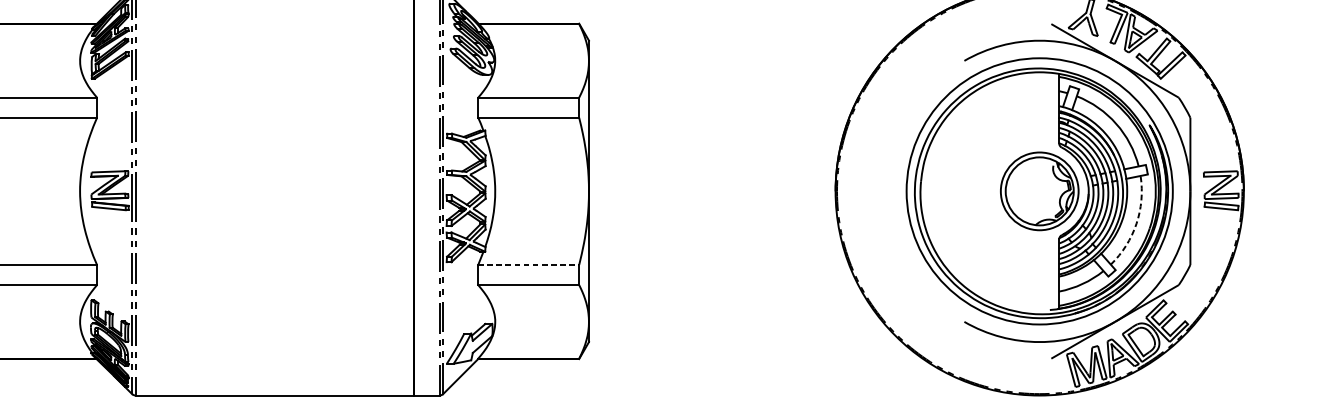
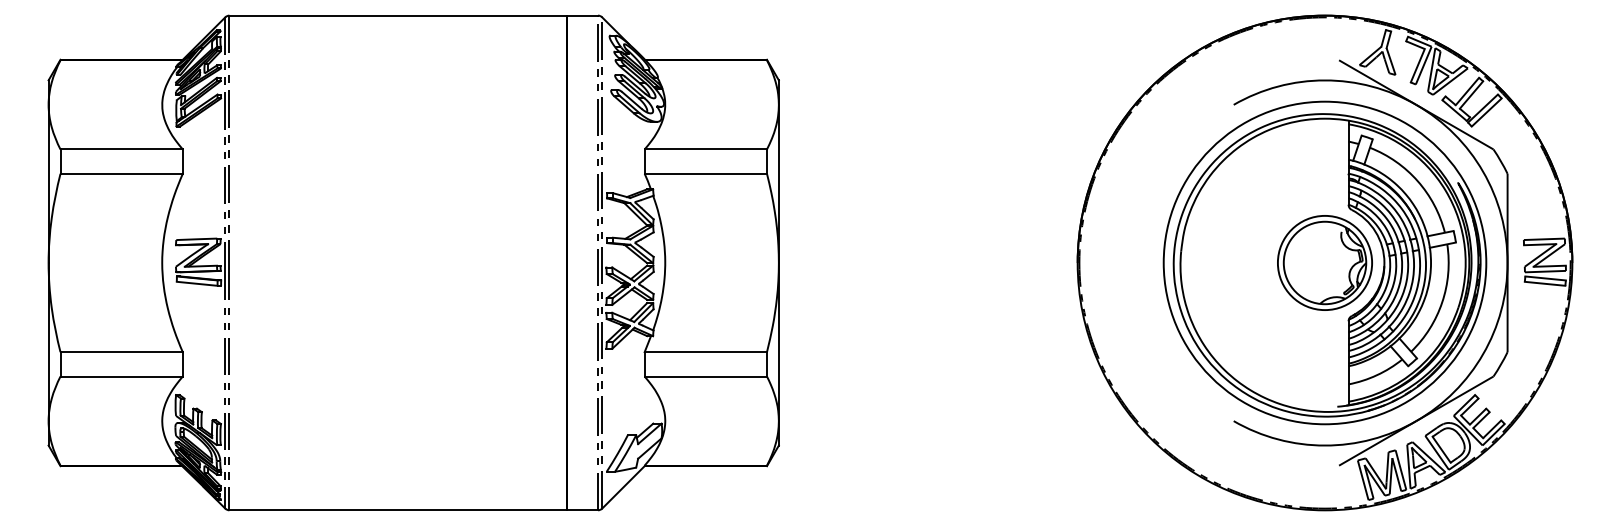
arc: (1136, 223) -> (1442, 302), dashed -> solid
line: (529, 265) -> (706, 352), dashed -> solid

